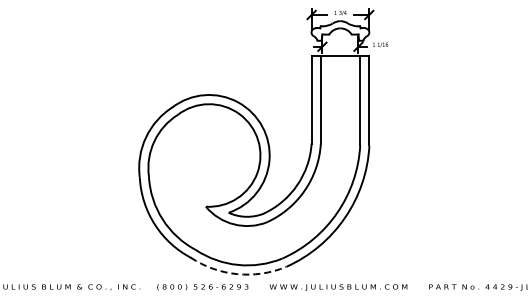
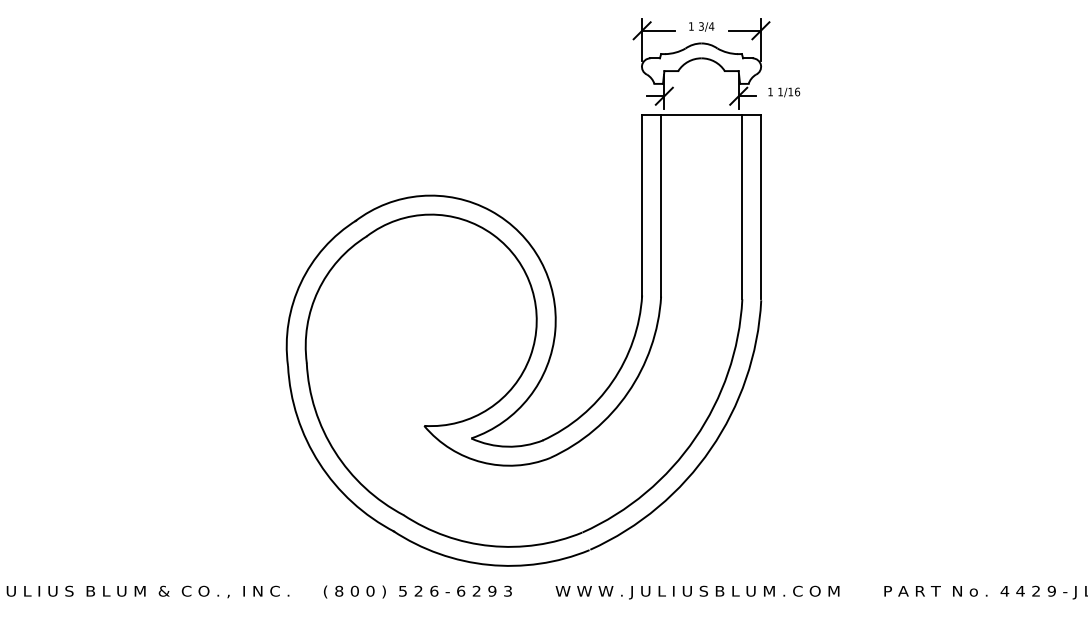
arc: (237, 274) -> (489, 565), dashed -> solid

